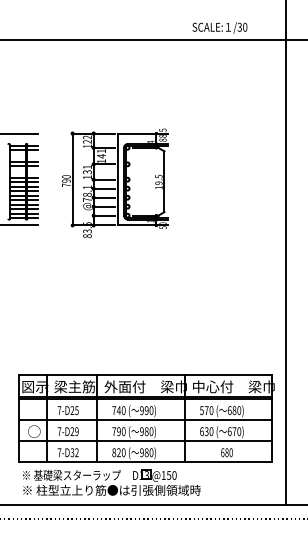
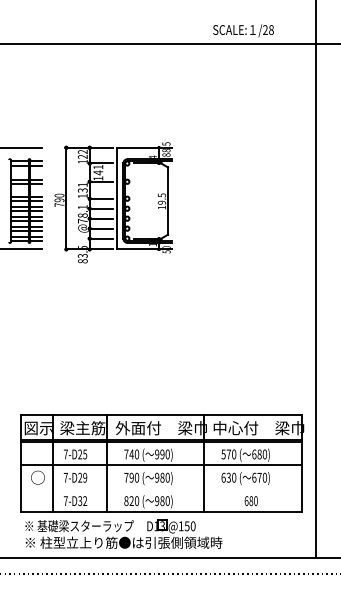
text: (242, 27) -> (268, 30), /30 -> /28
part: (115, 183) -> (113, 202), moved
line: (145, 441) -> (161, 488), removed

